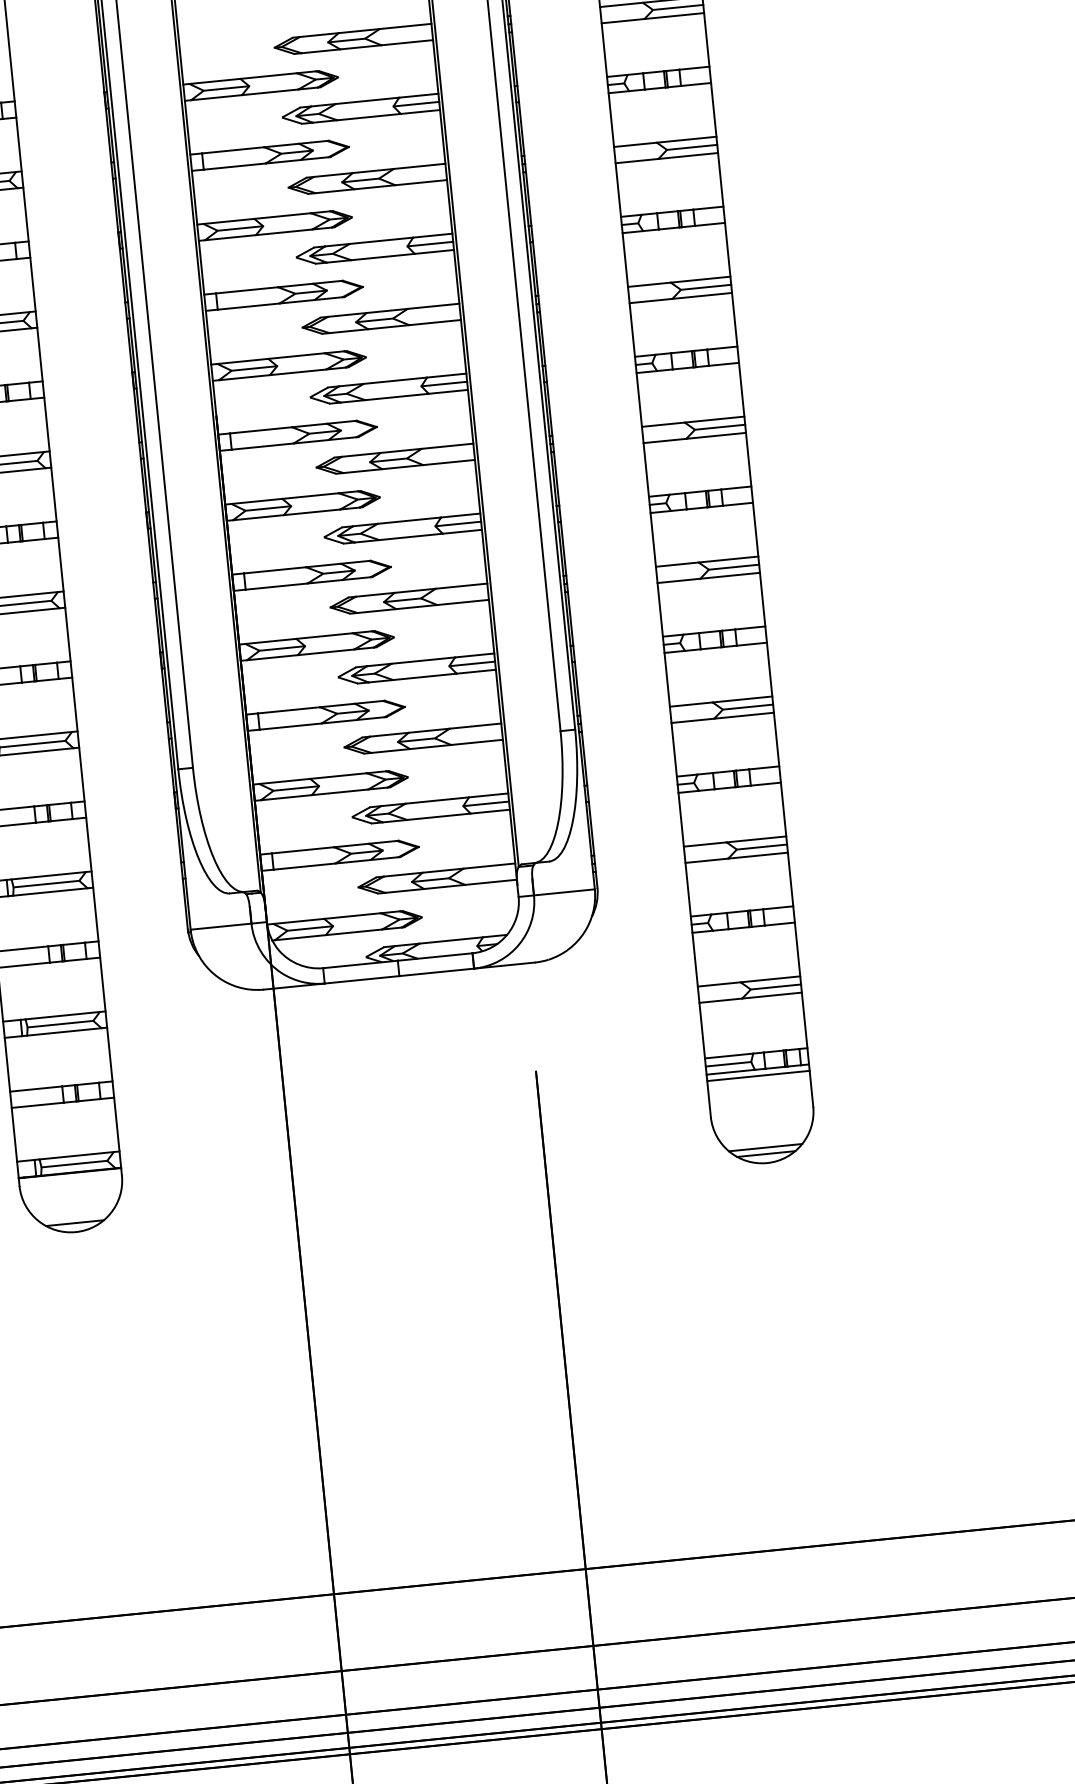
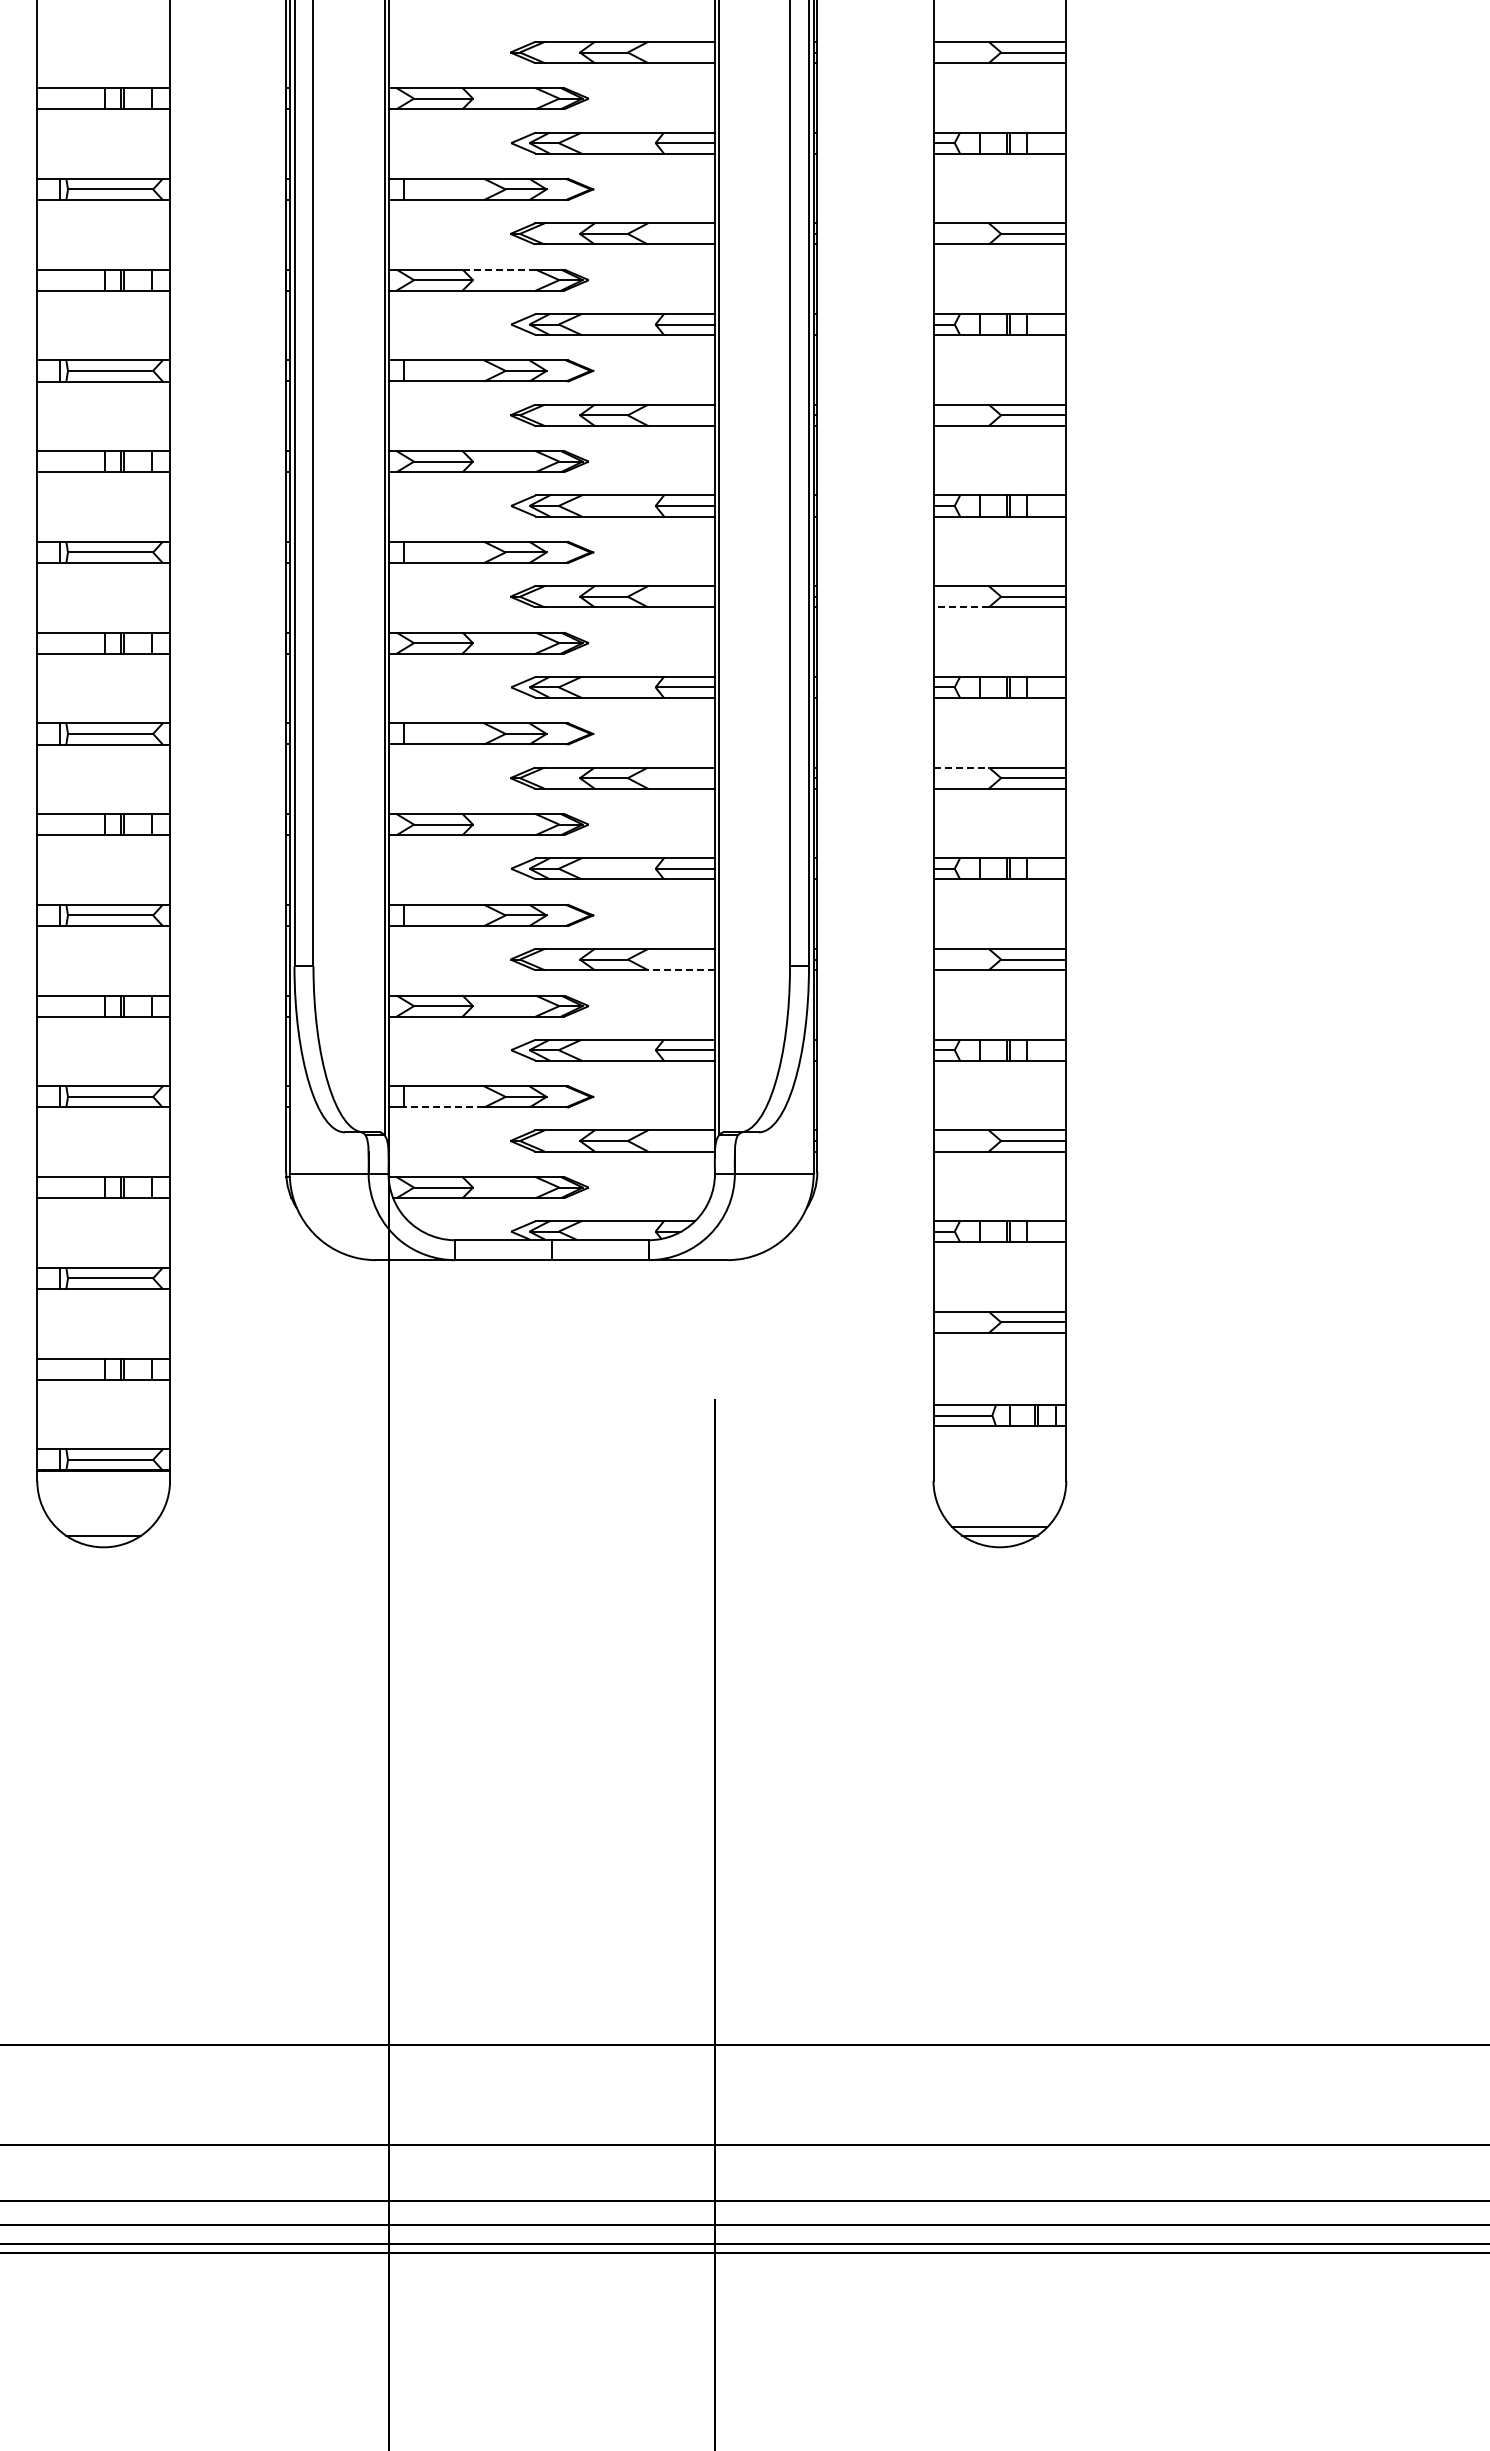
line: (282, 215) -> (499, 269), solid -> dashed
line: (665, 441) -> (961, 607), solid -> dashed
line: (677, 564) -> (961, 767), solid -> dashed
line: (476, 742) -> (680, 970), solid -> dashed
line: (304, 866) -> (443, 1107), solid -> dashed
line: (758, 1076) -> (999, 1434), removed

